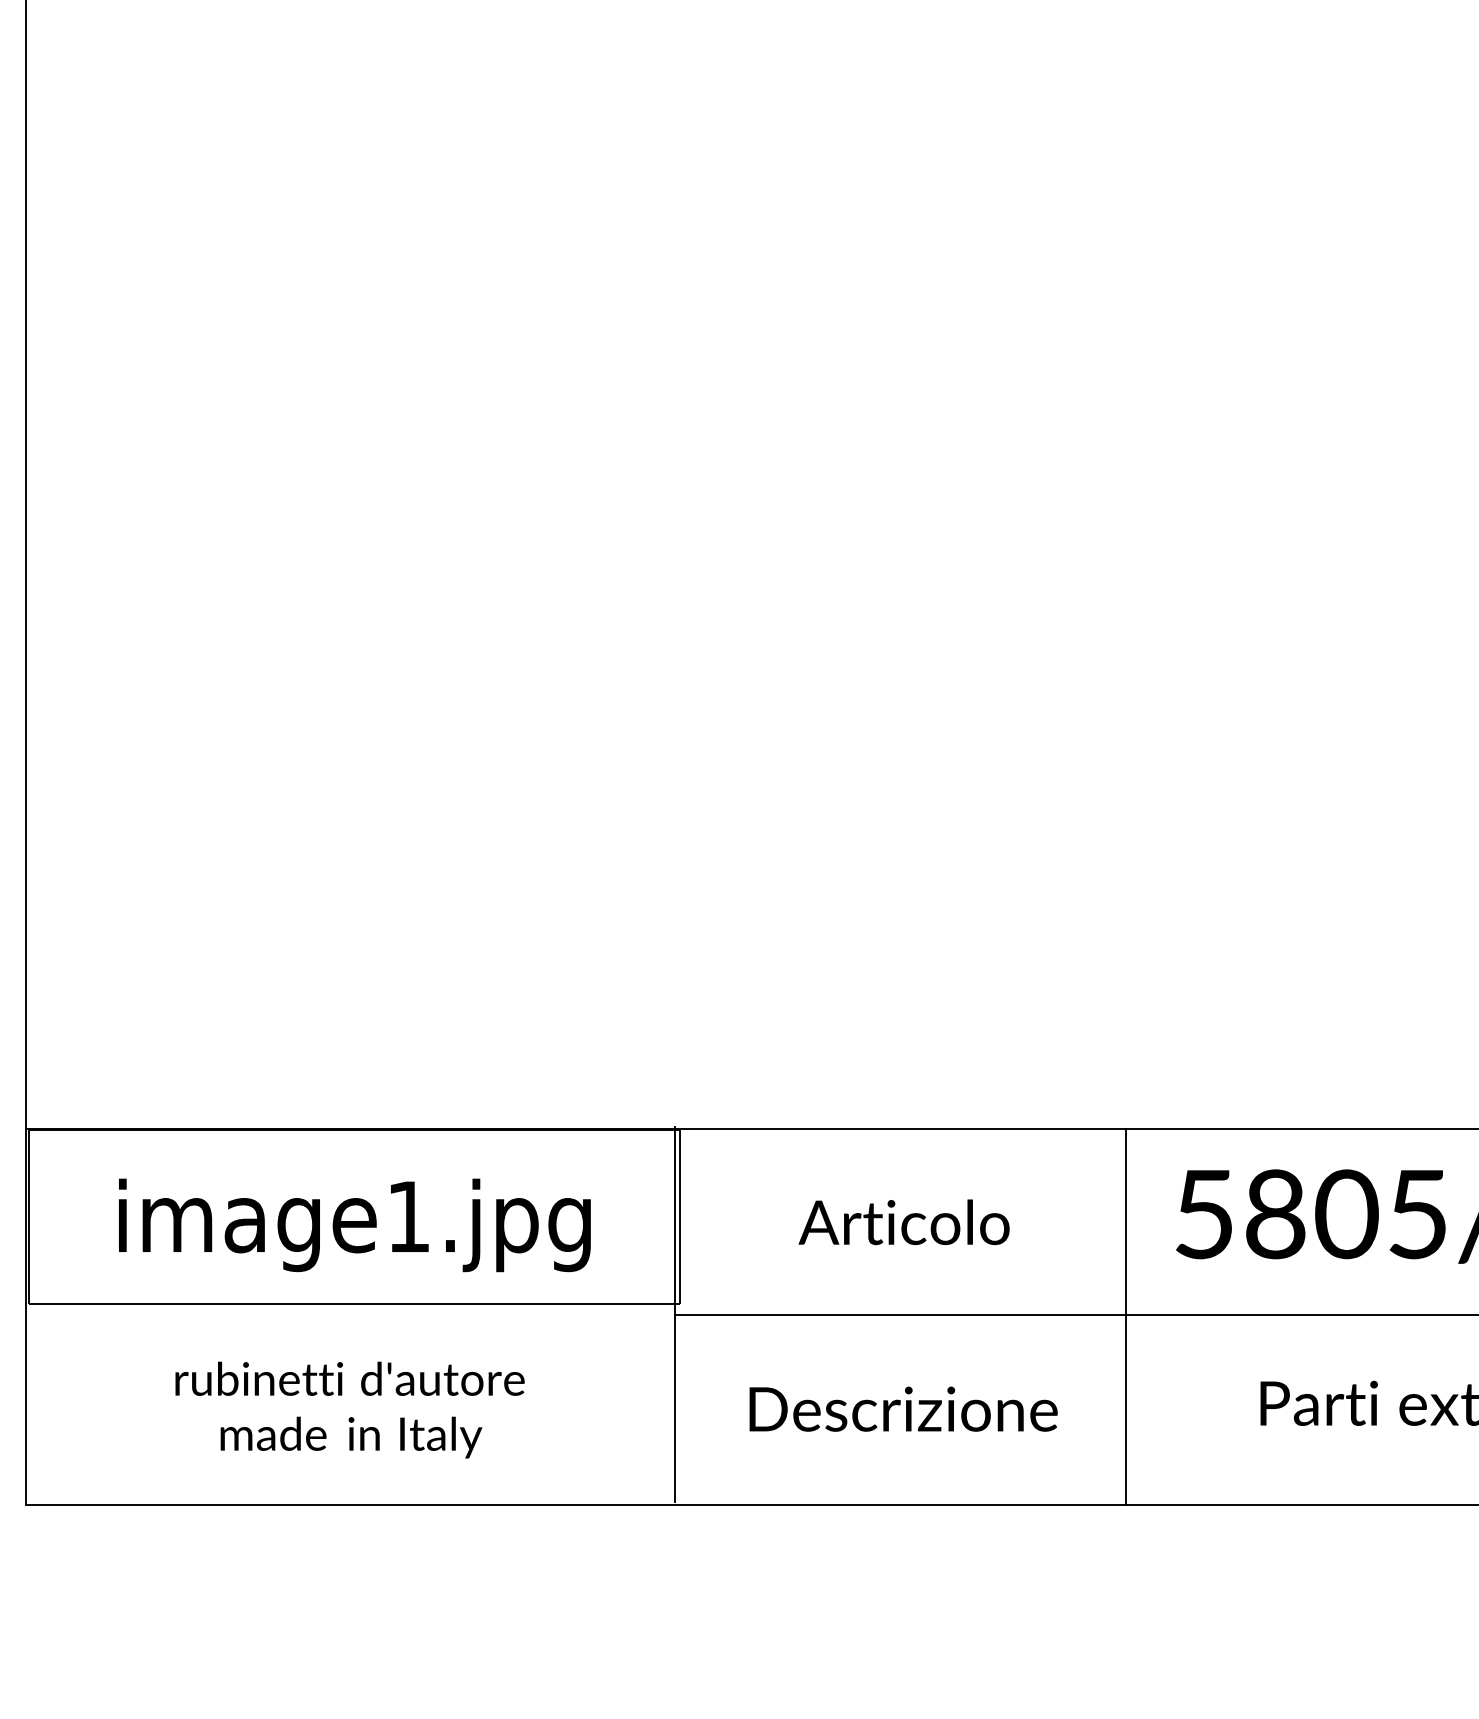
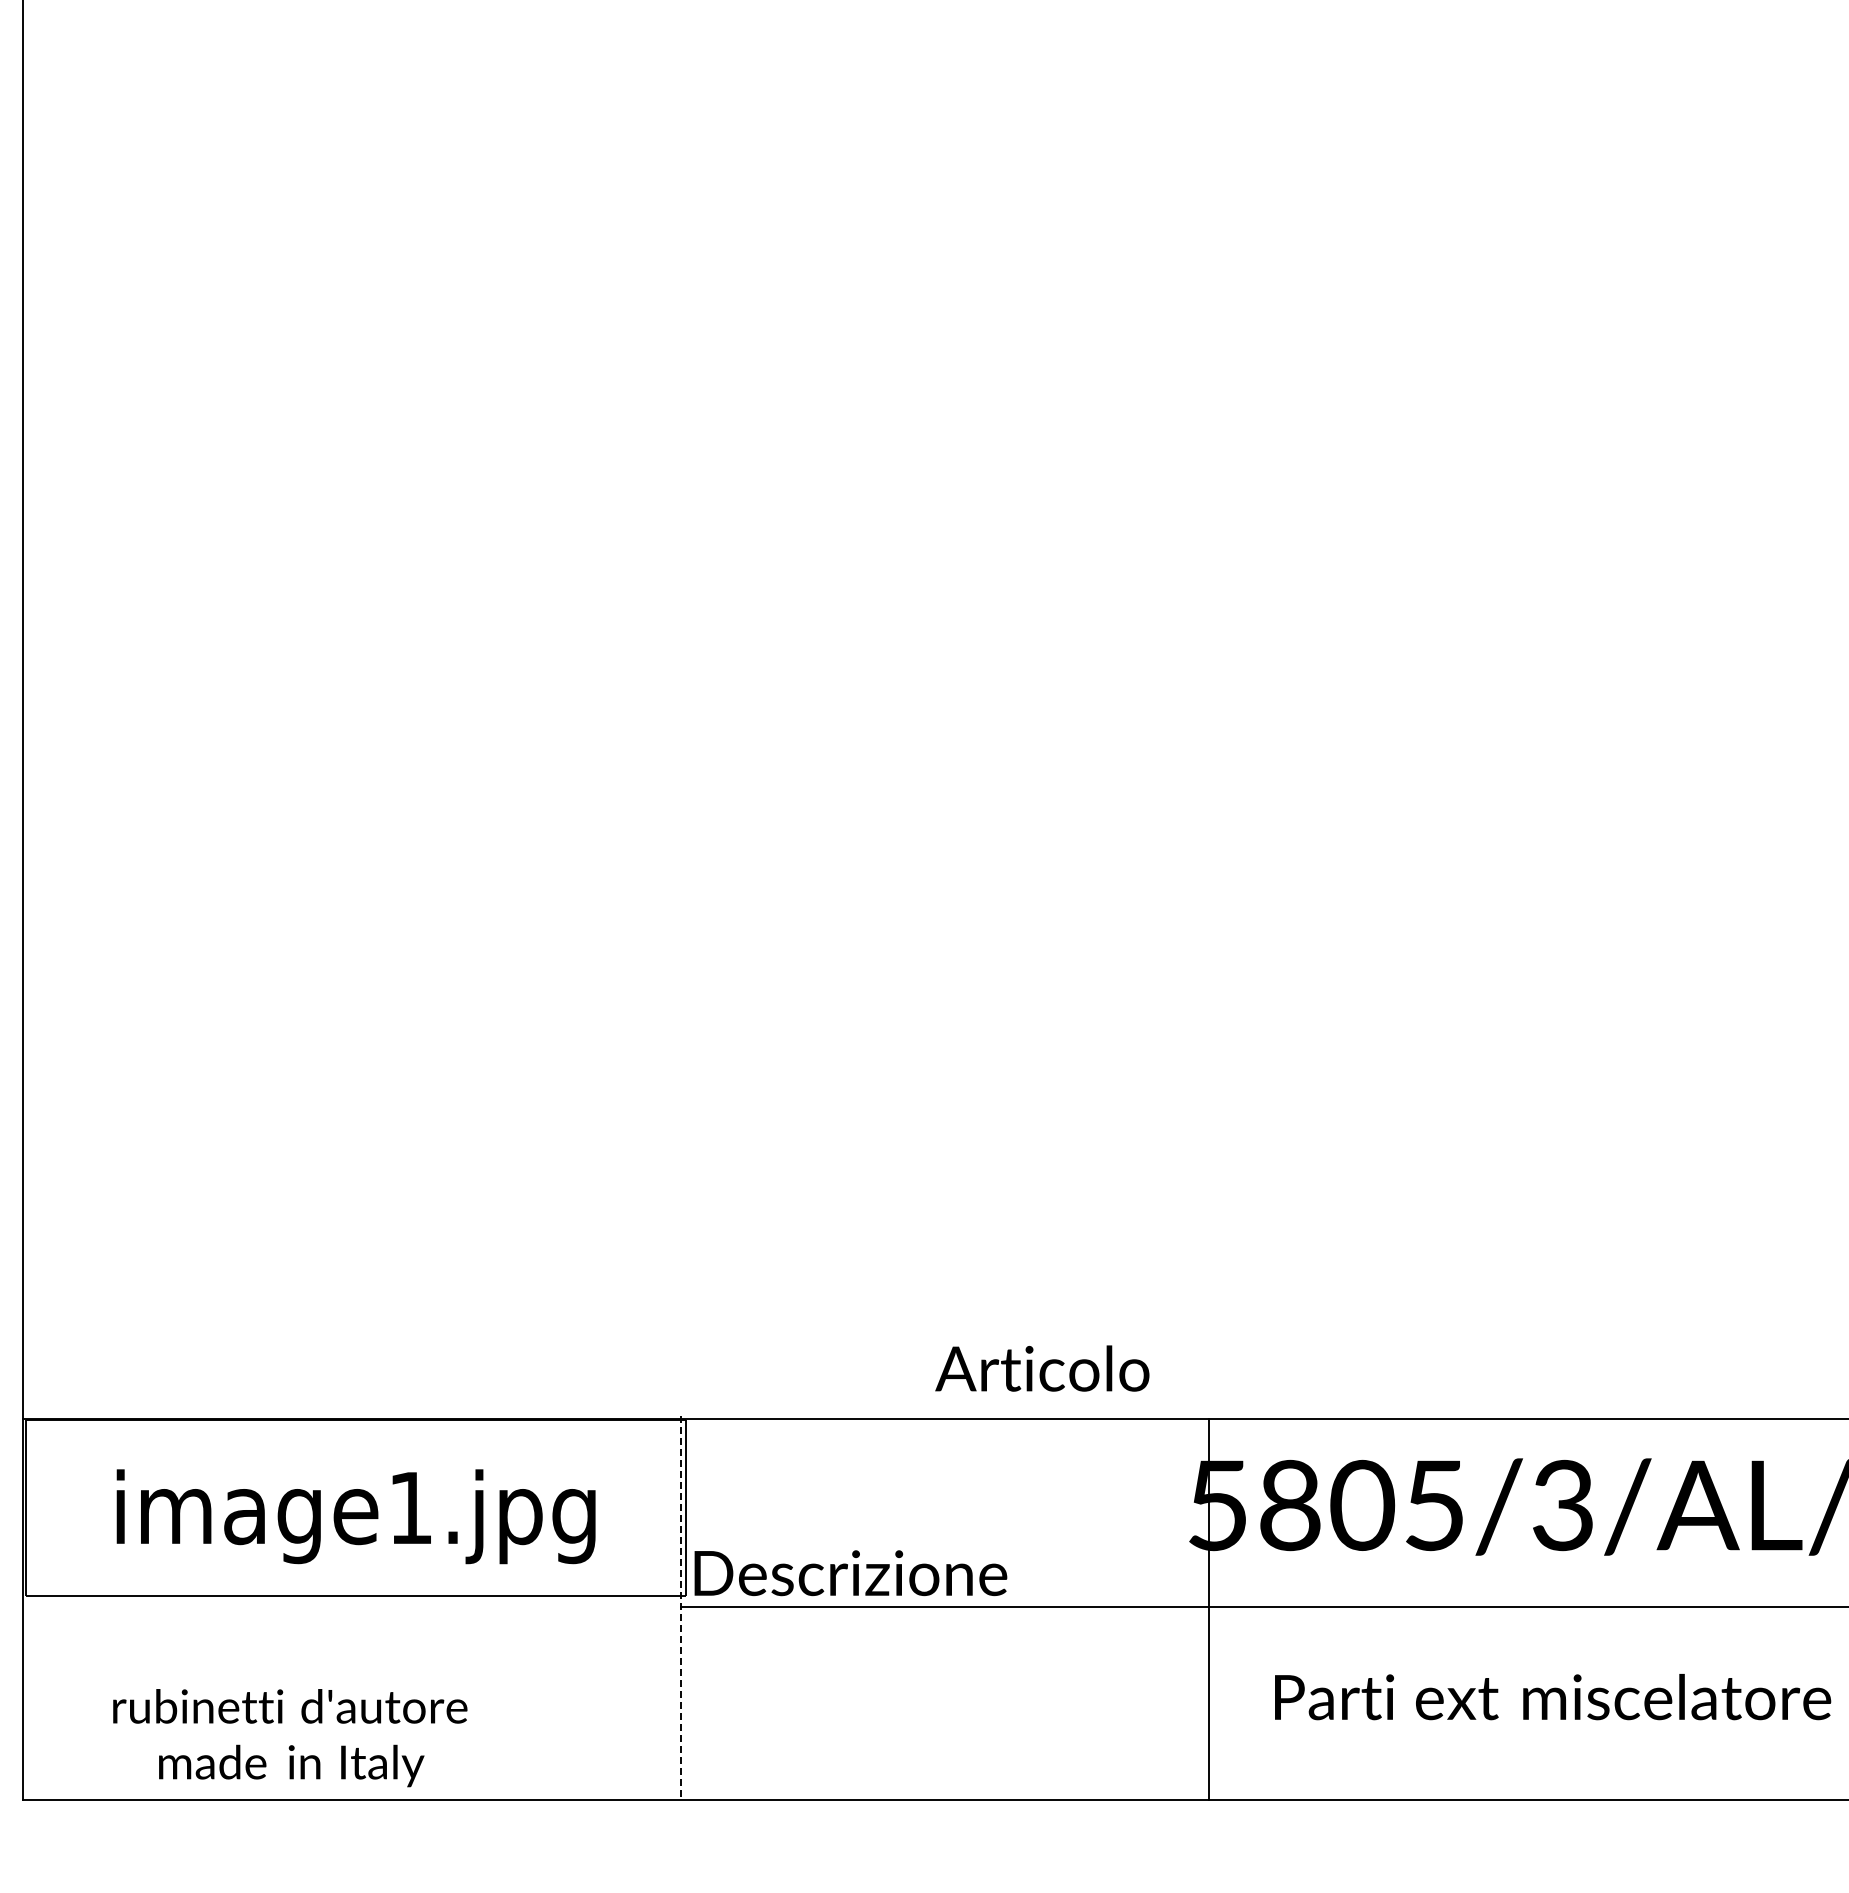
text: (904, 1222) -> (1042, 1368), moved
line: (674, 1314) -> (680, 1607), solid -> dashed
line: (1126, 1316) -> (1208, 1609), moved
text: (903, 1409) -> (850, 1573), moved
text: (350, 1410) -> (290, 1738), moved

